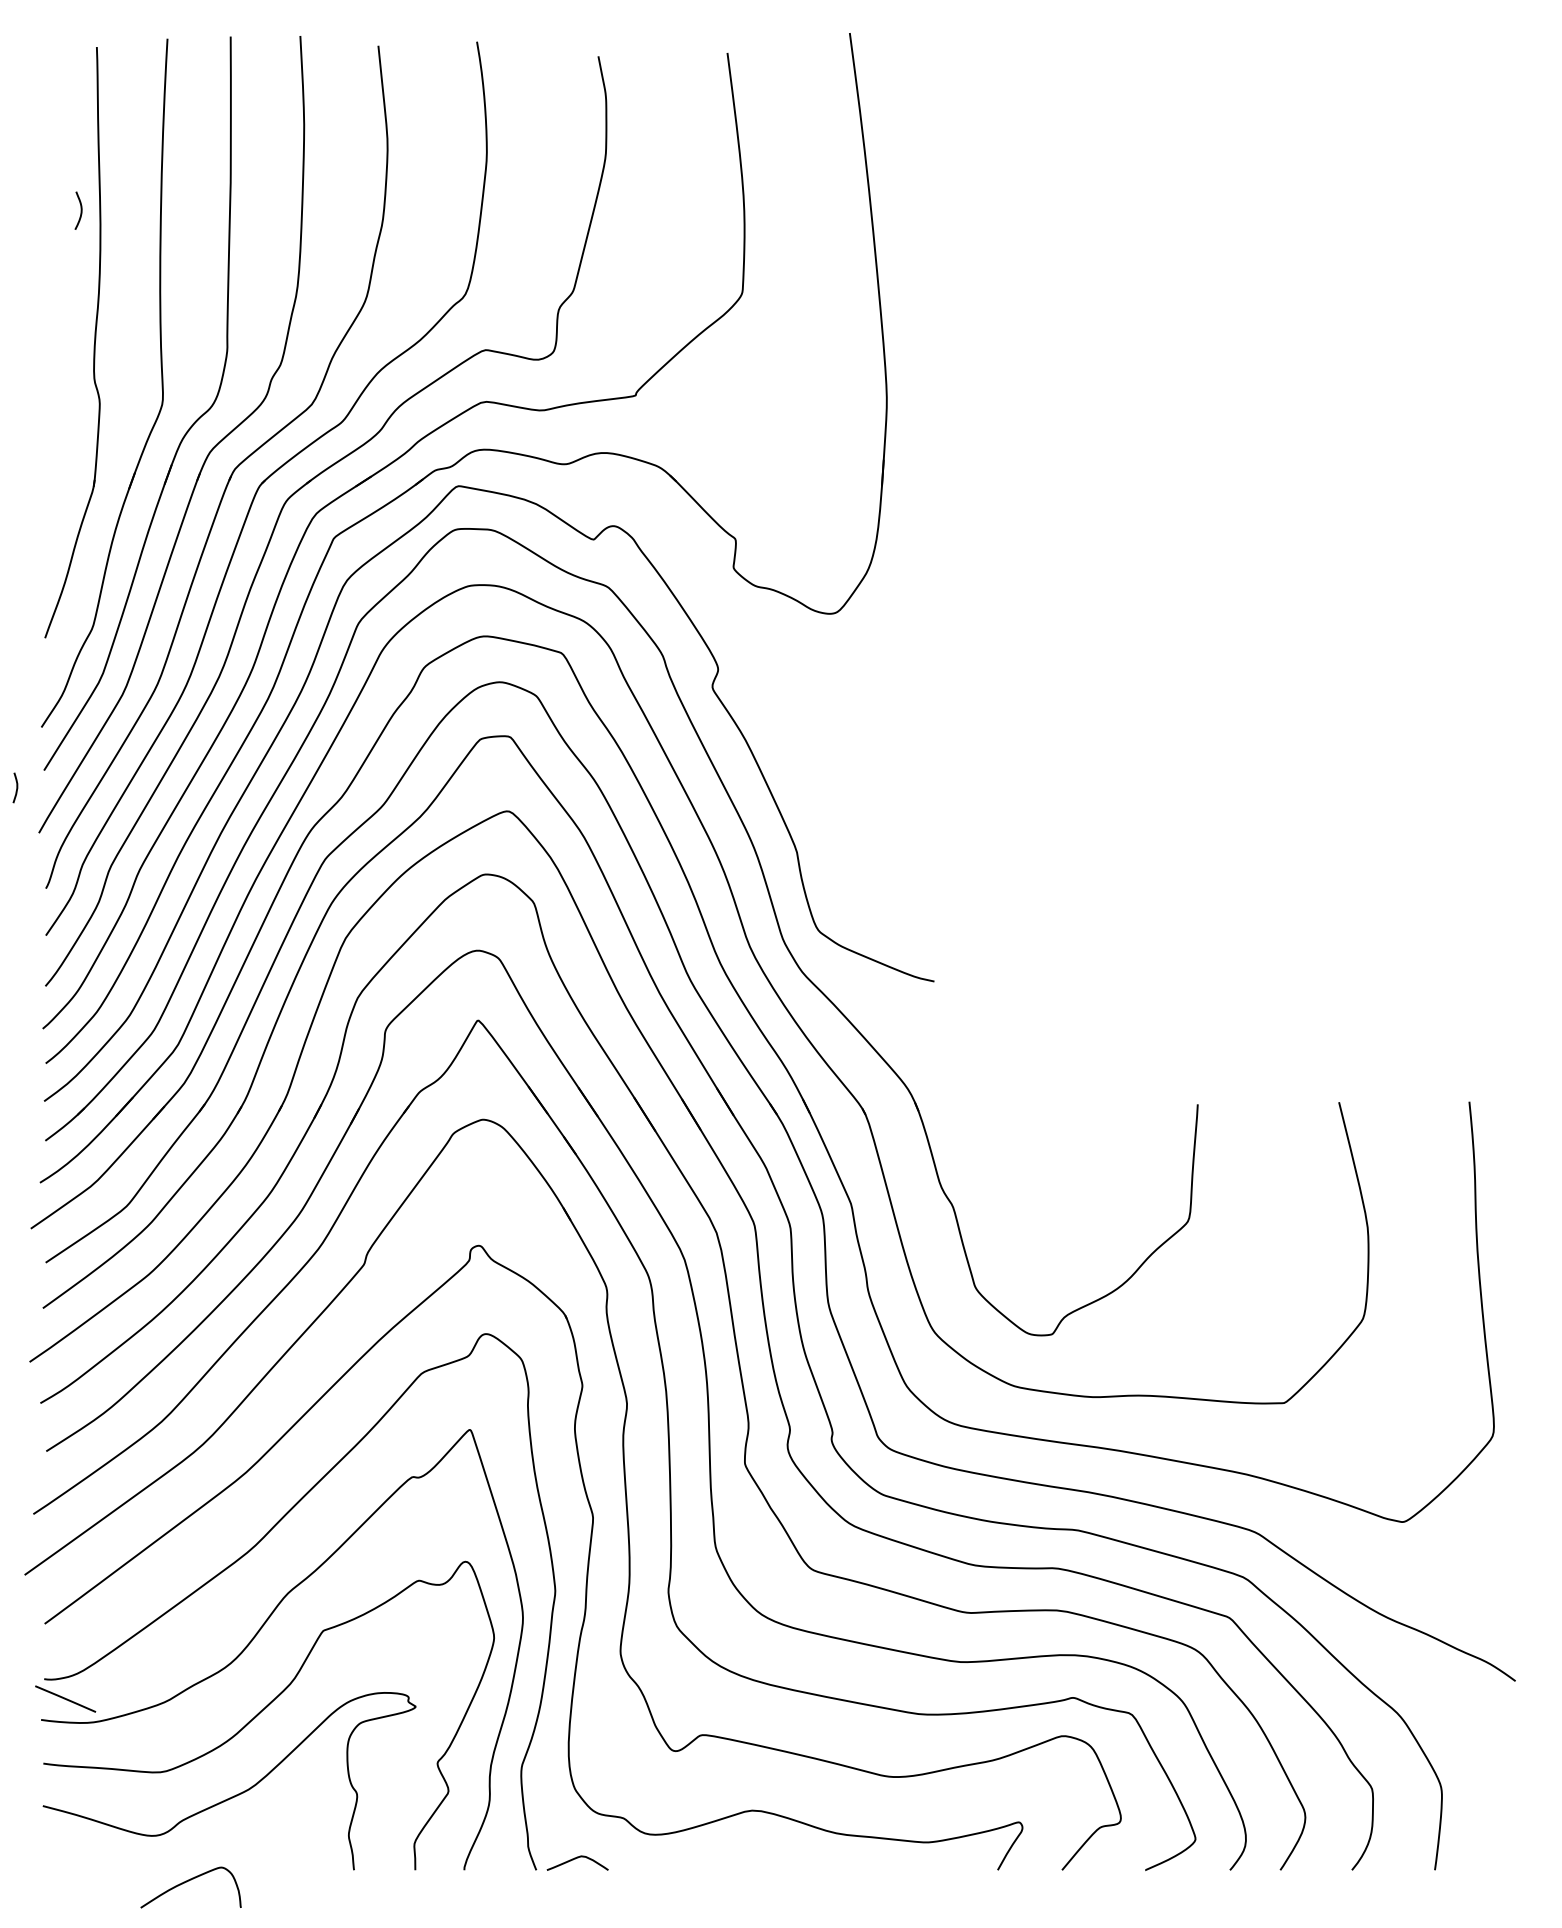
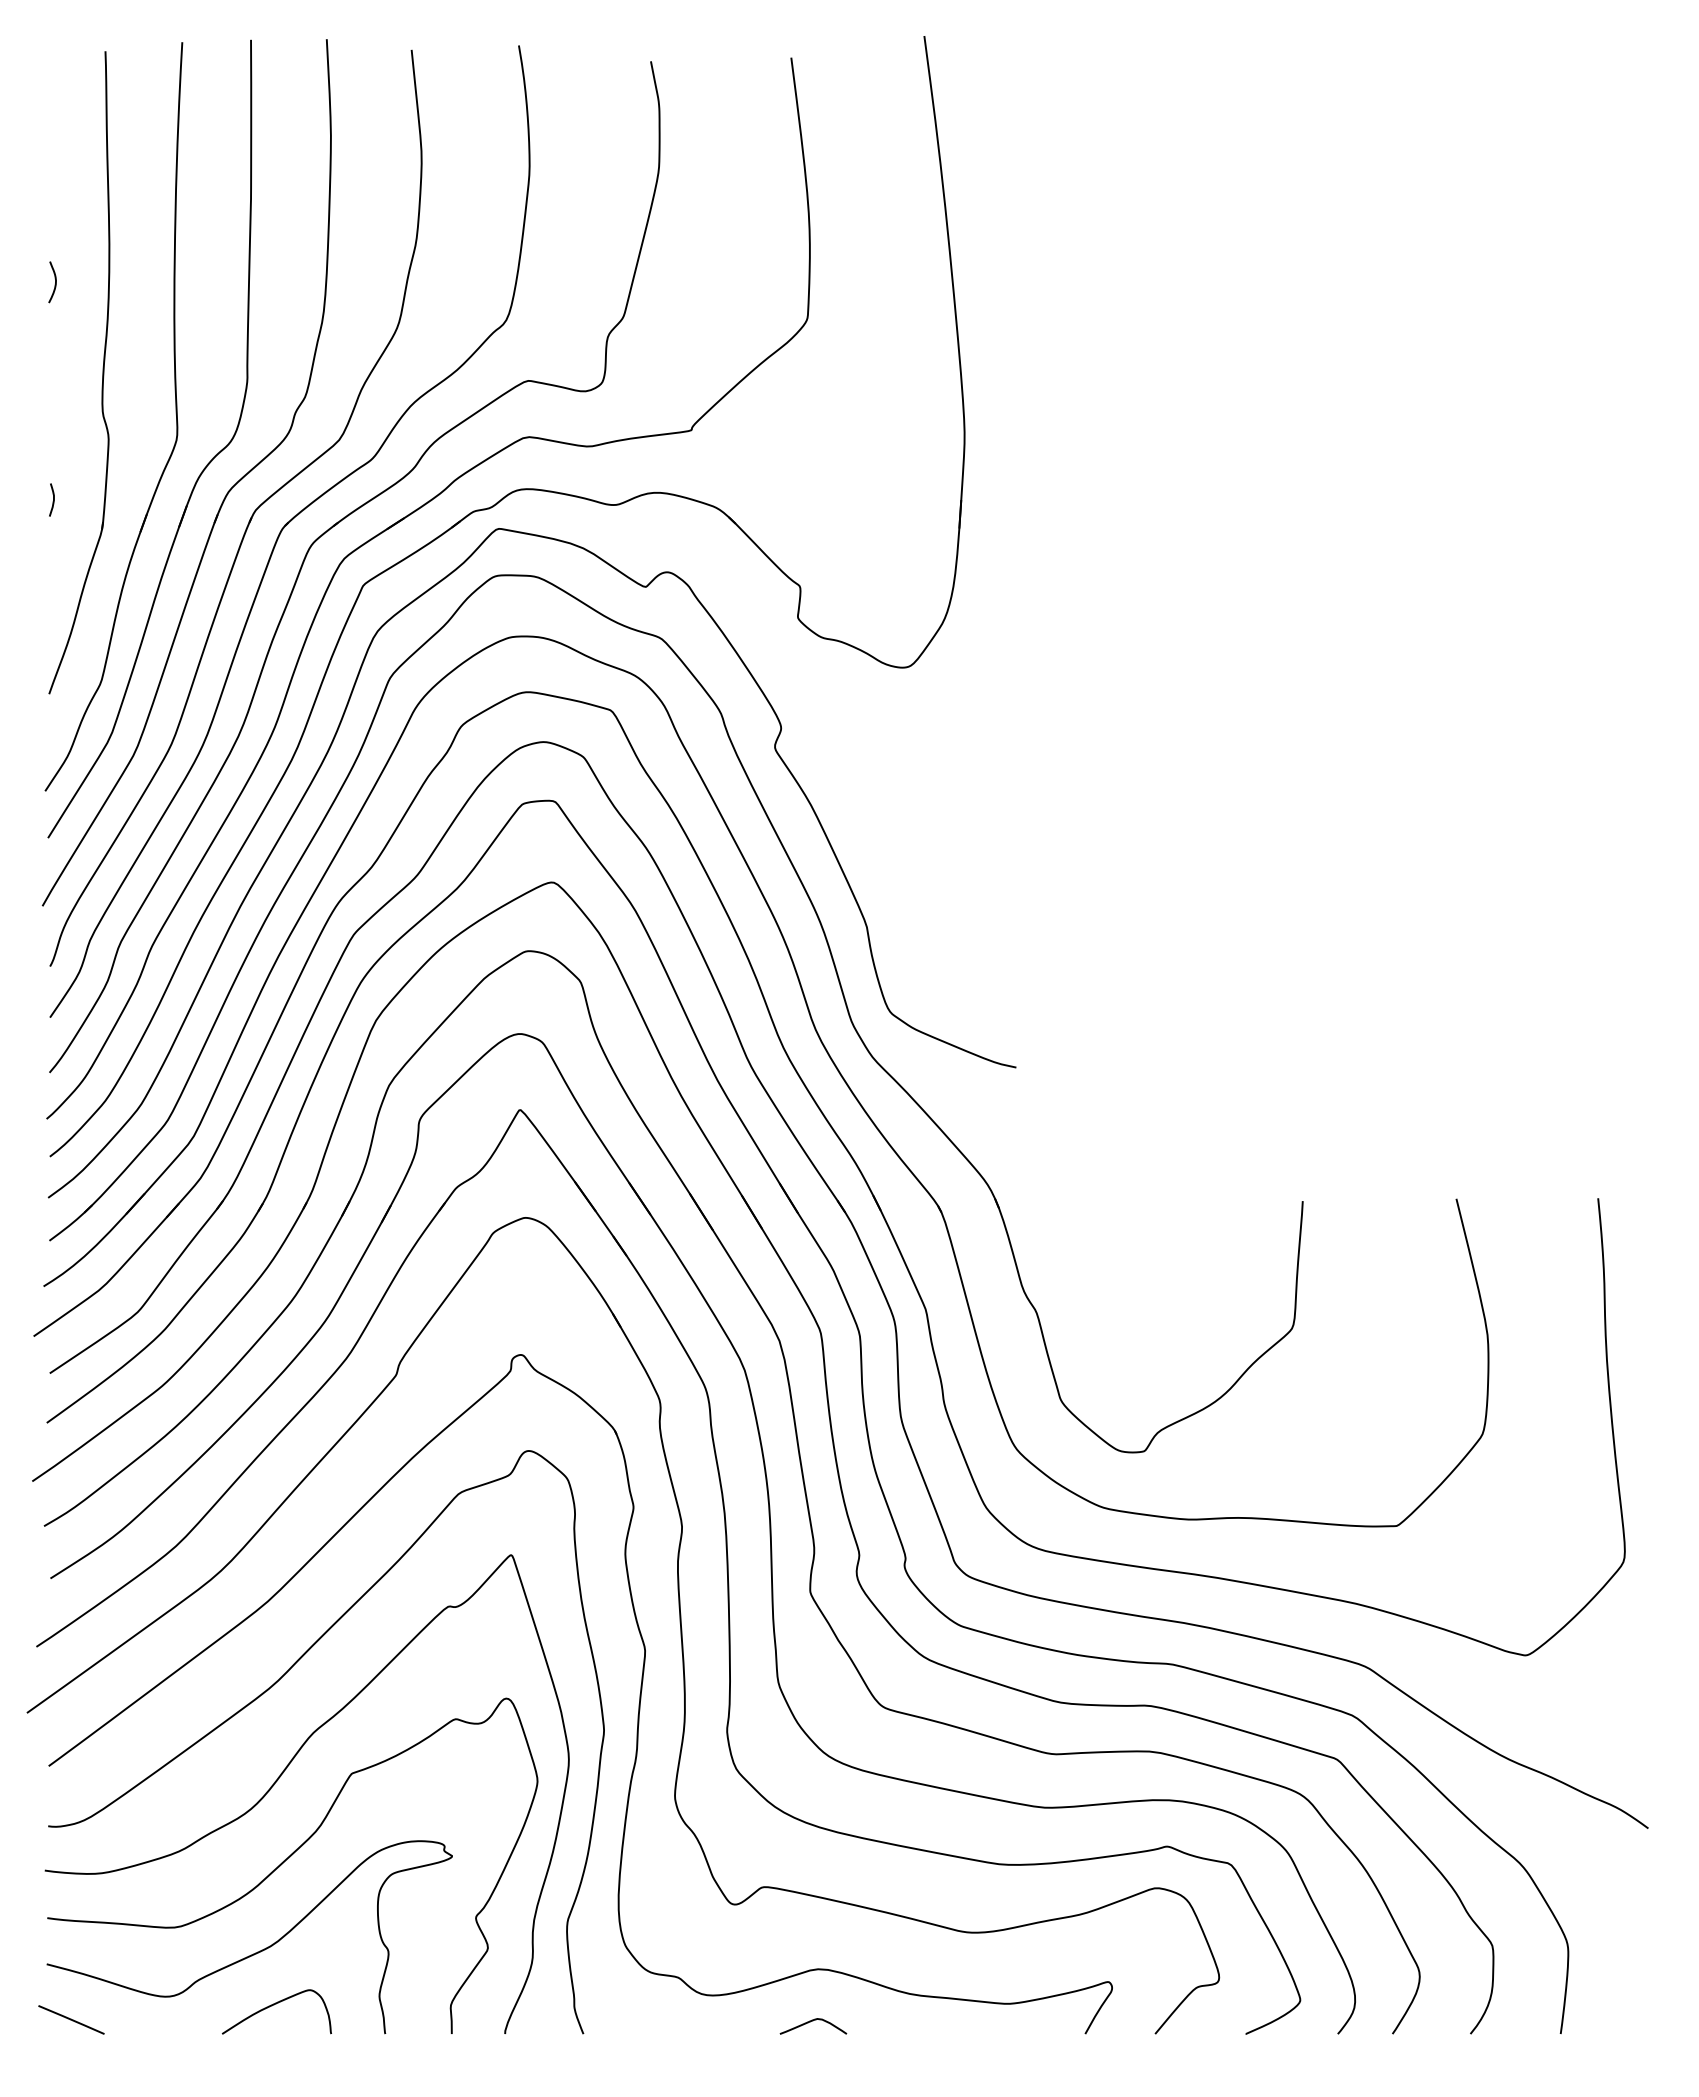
curve: (80, 212) -> (54, 284), moved
curve: (16, 787) -> (53, 499), moved
line: (65, 1698) -> (71, 2019), moved
curve: (577, 1858) -> (813, 2021), moved
curve: (188, 1881) -> (274, 2005), moved

